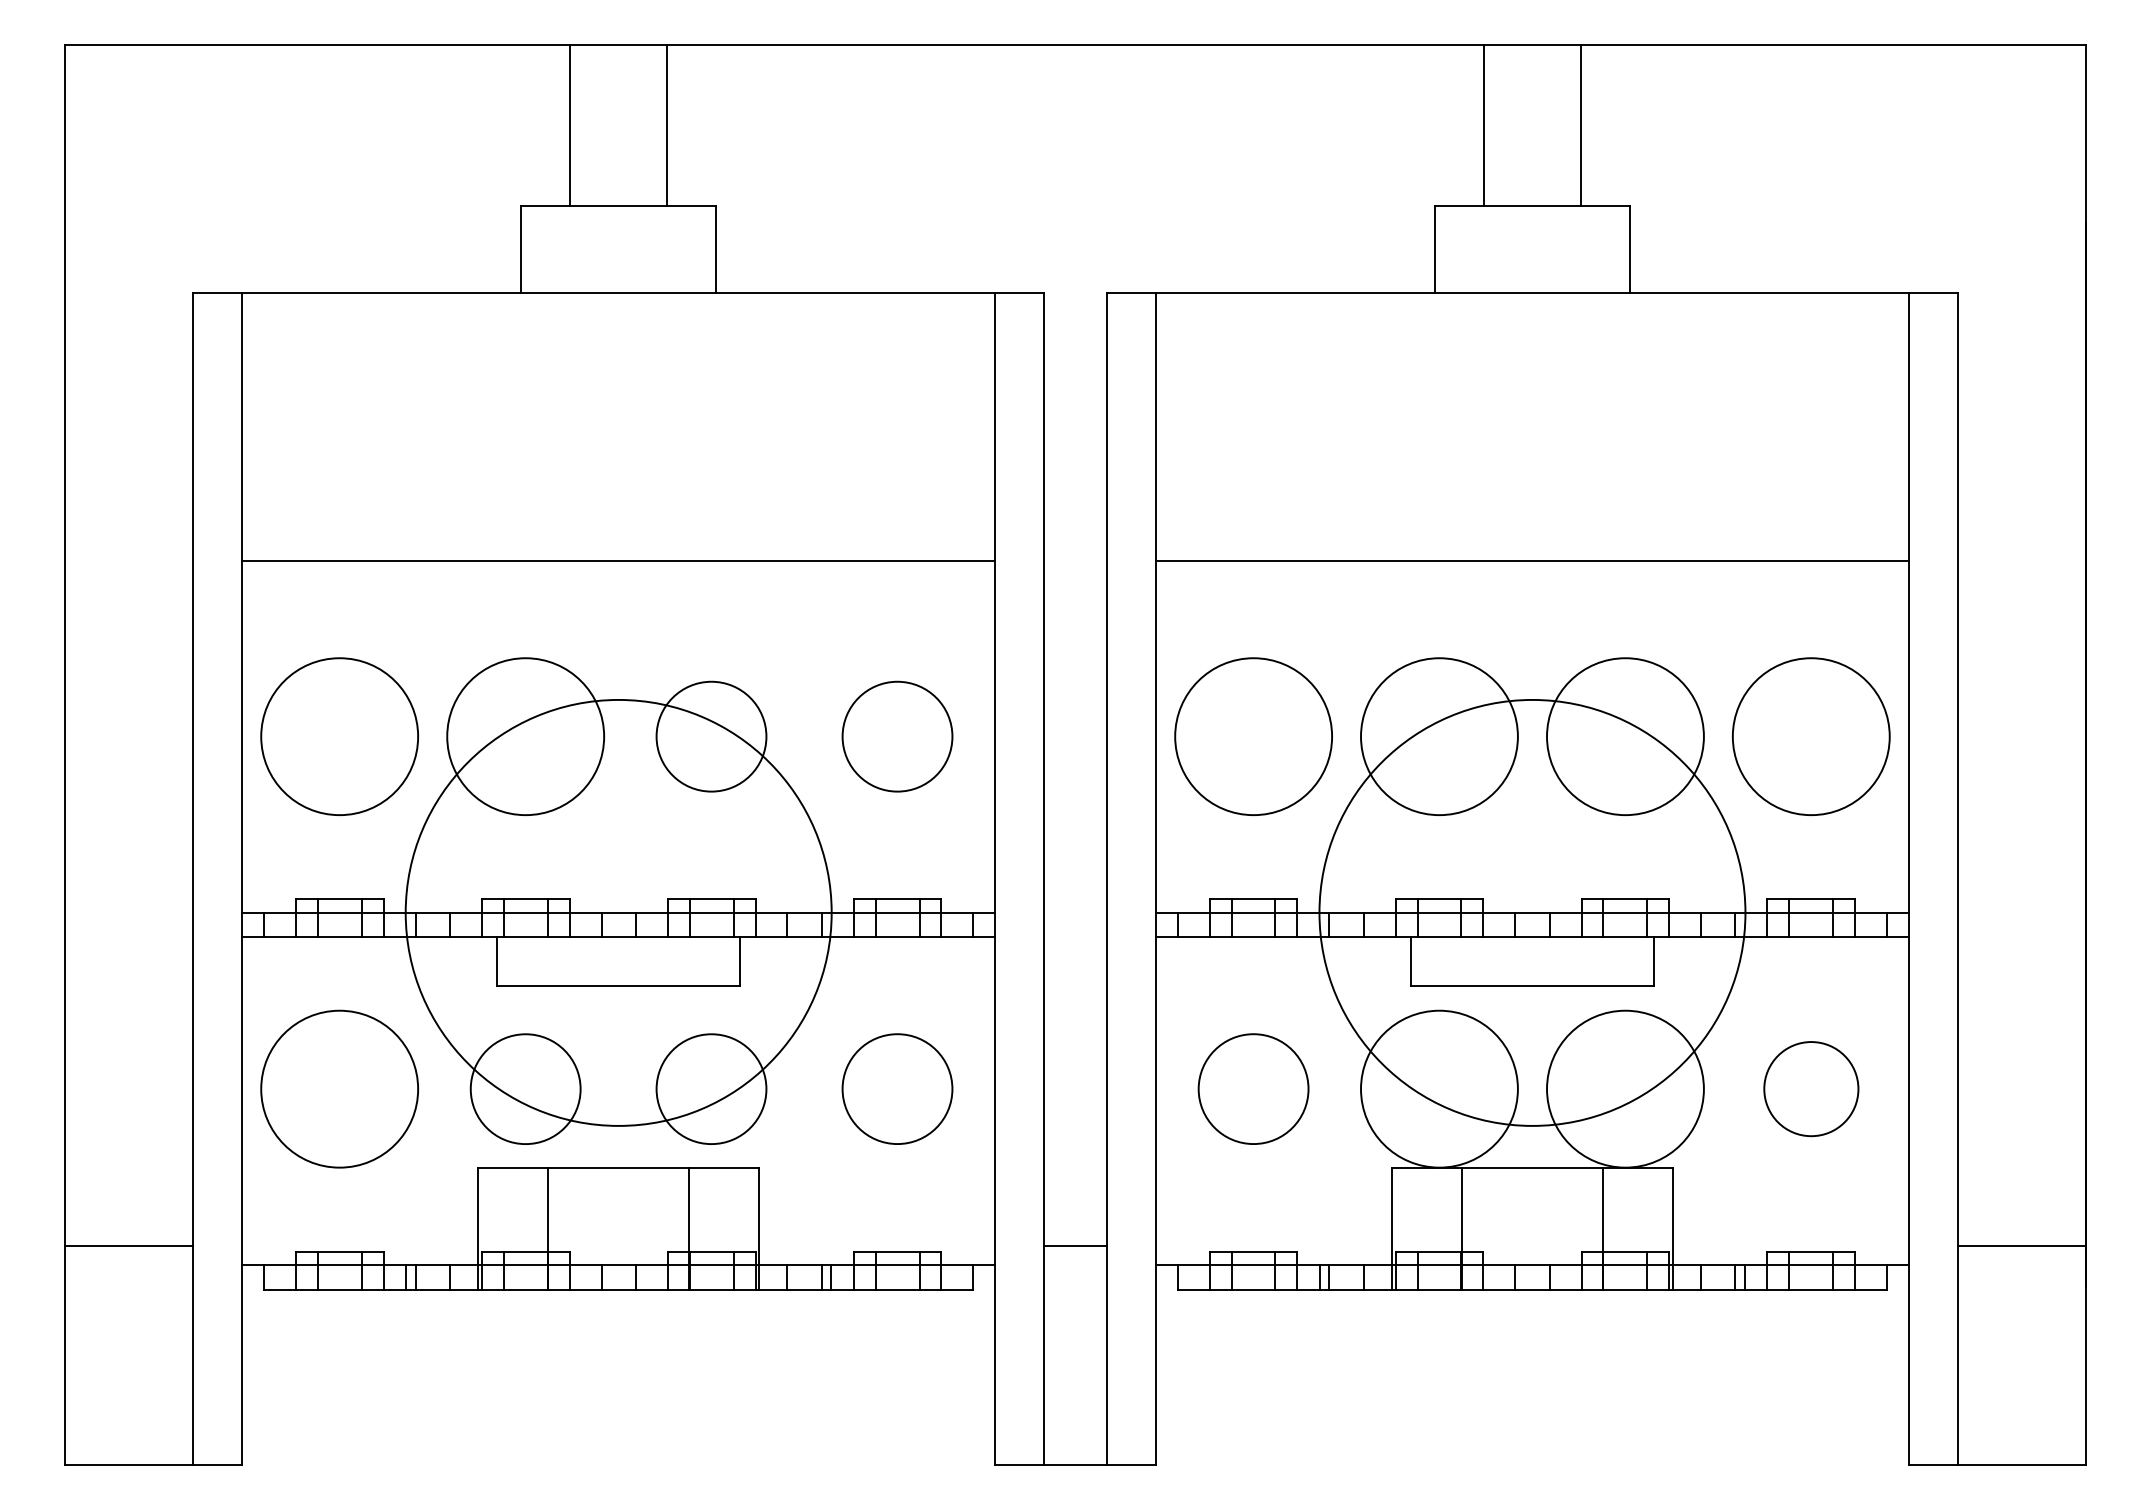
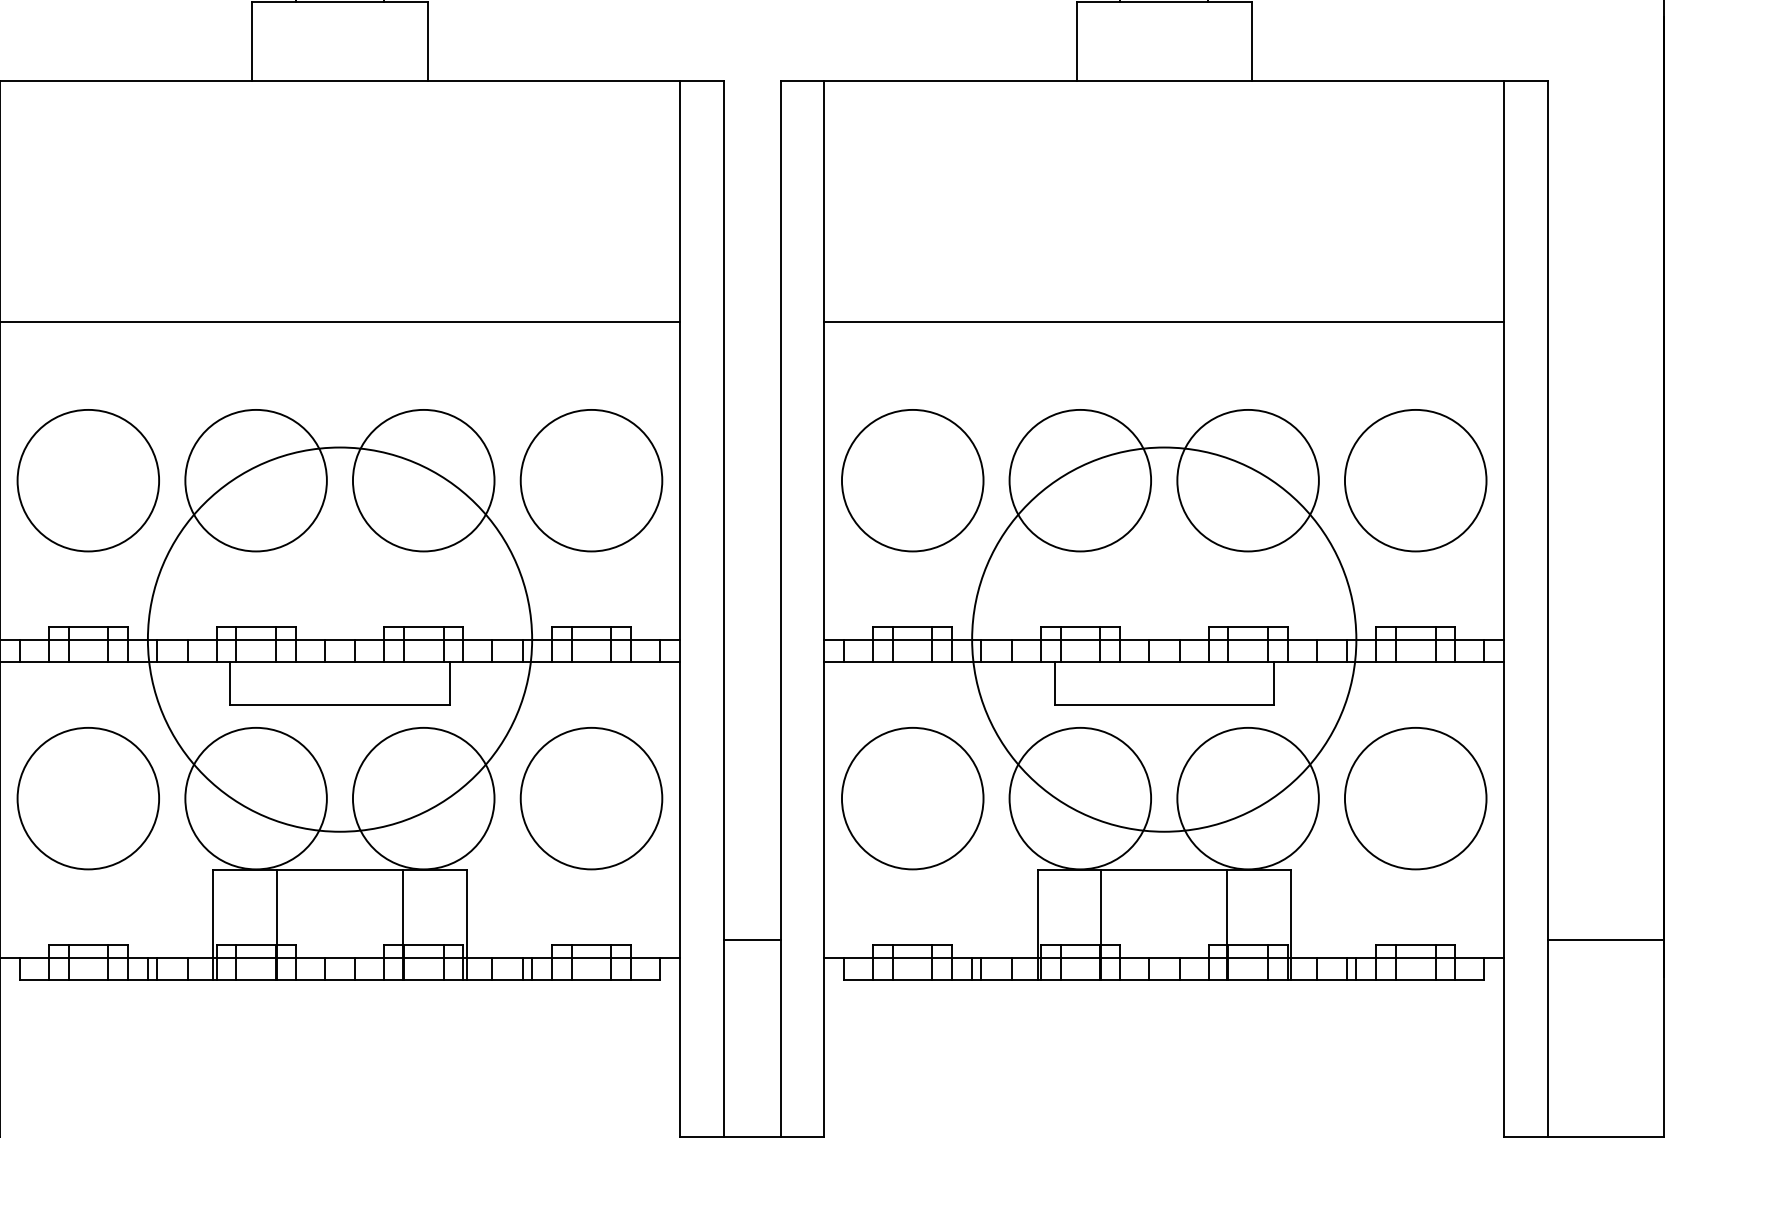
circle: (711, 736) -> (423, 480), size x1.43
circle: (897, 736) -> (591, 480), size x1.43
circle: (525, 1088) -> (255, 798), size x1.43
circle: (711, 1088) -> (423, 798), size x1.43
circle: (897, 1088) -> (591, 798), size x1.43
circle: (1253, 1088) -> (912, 798), size x1.43
circle: (1811, 1088) -> (1415, 798), size x1.67

